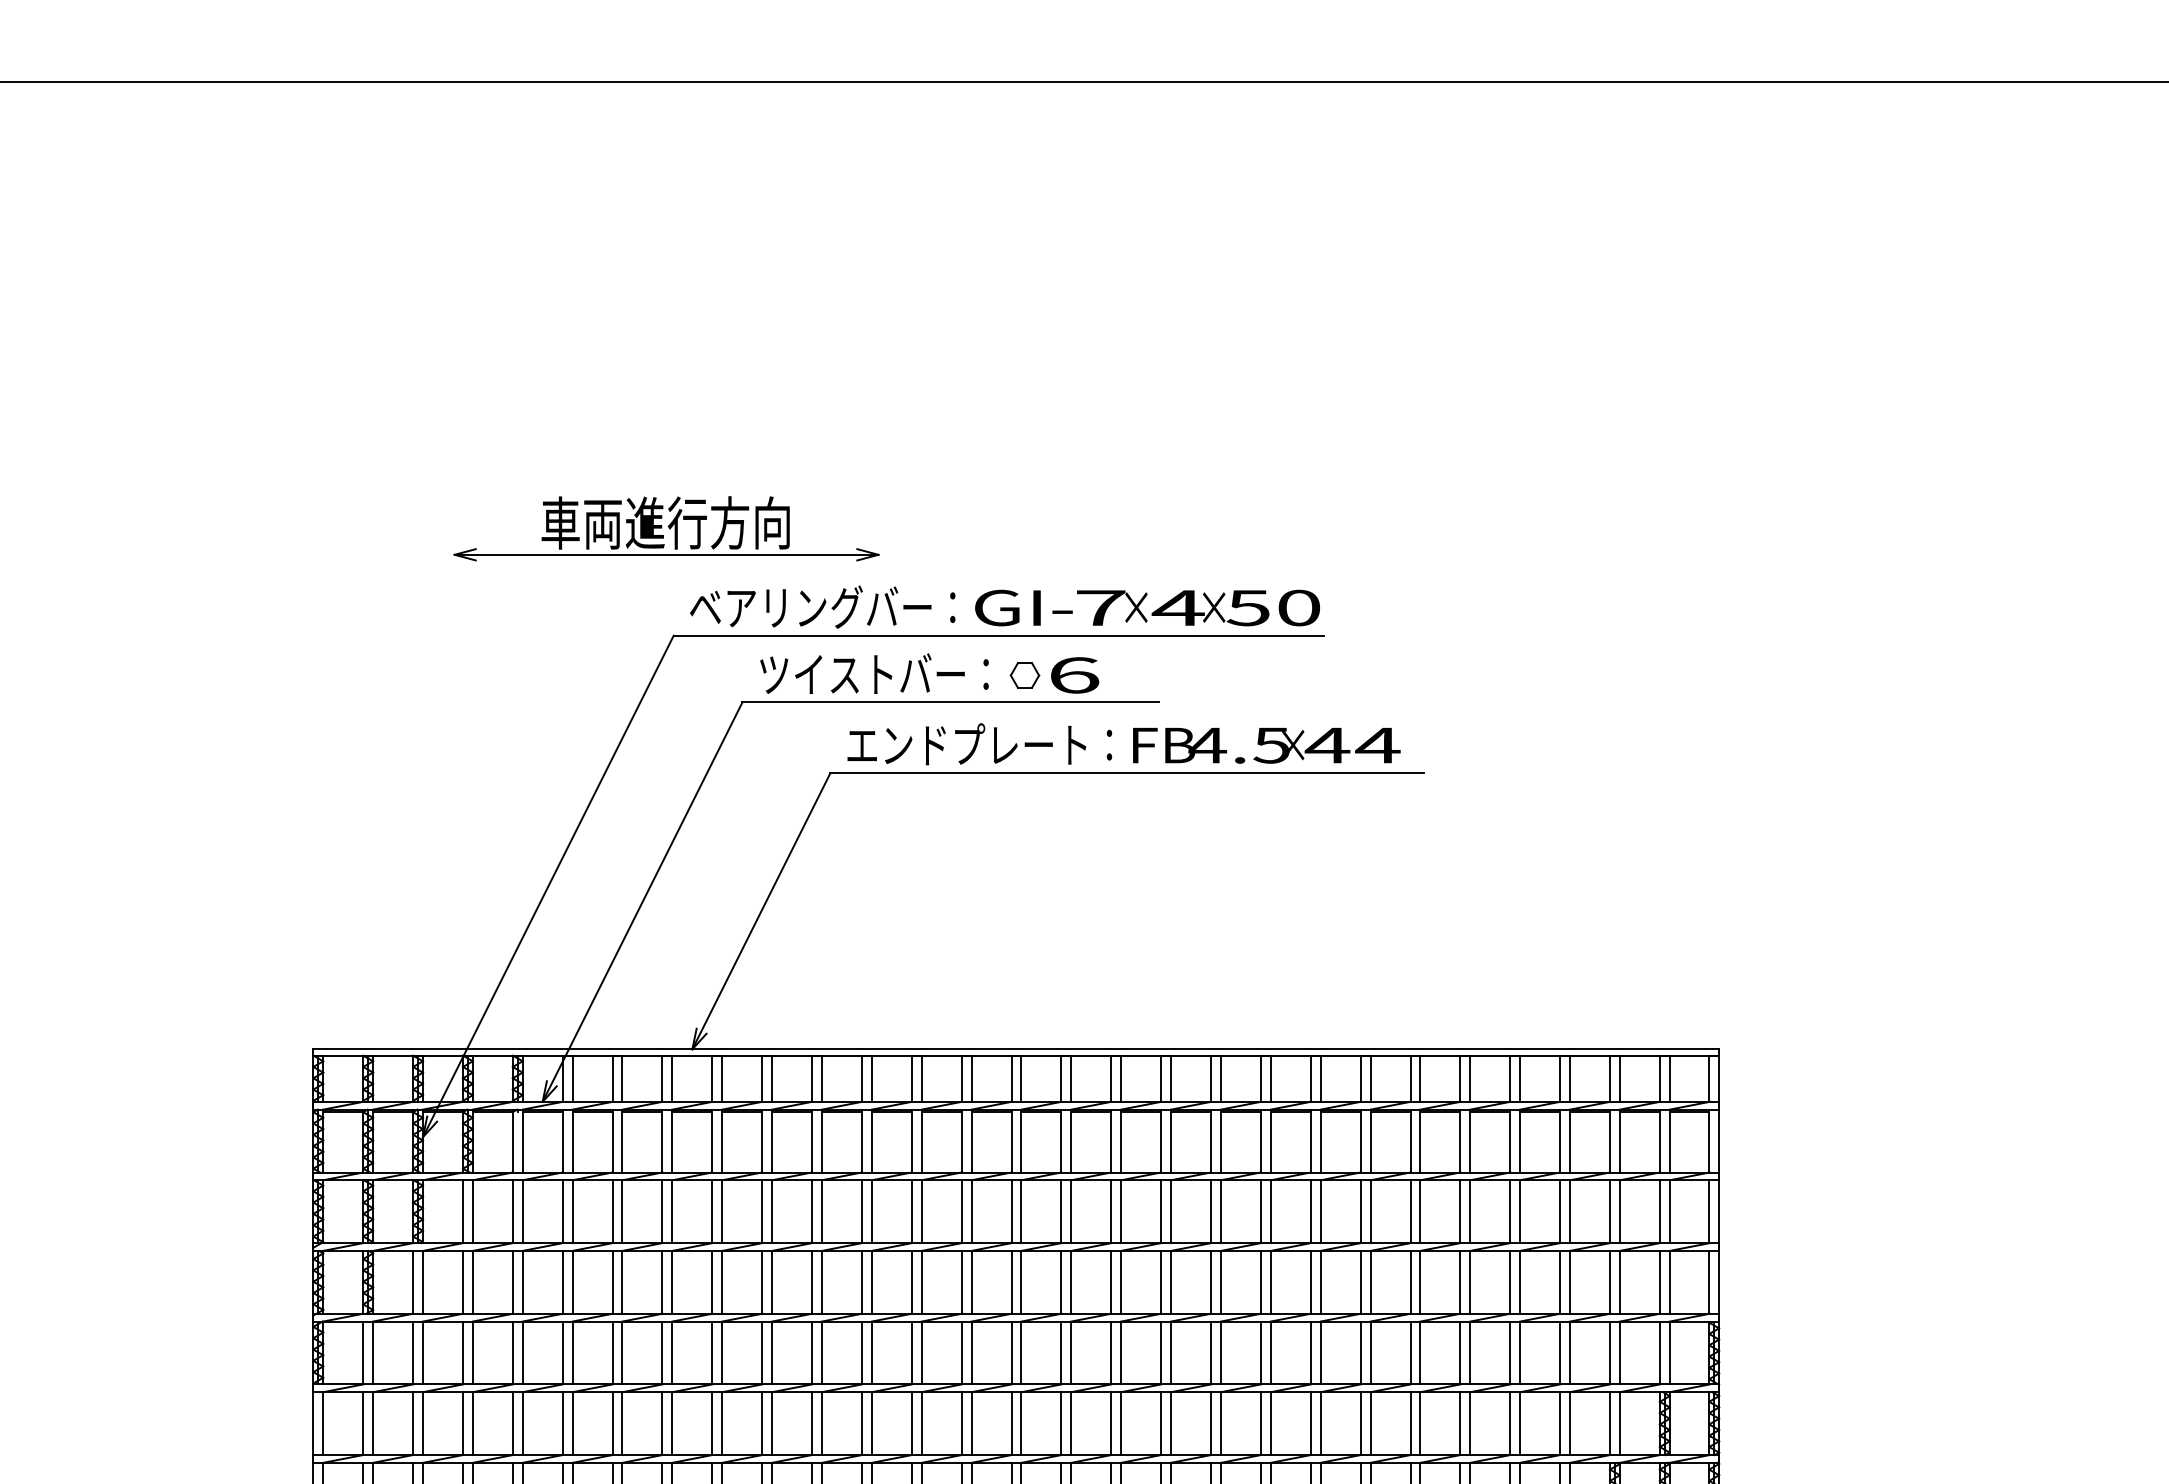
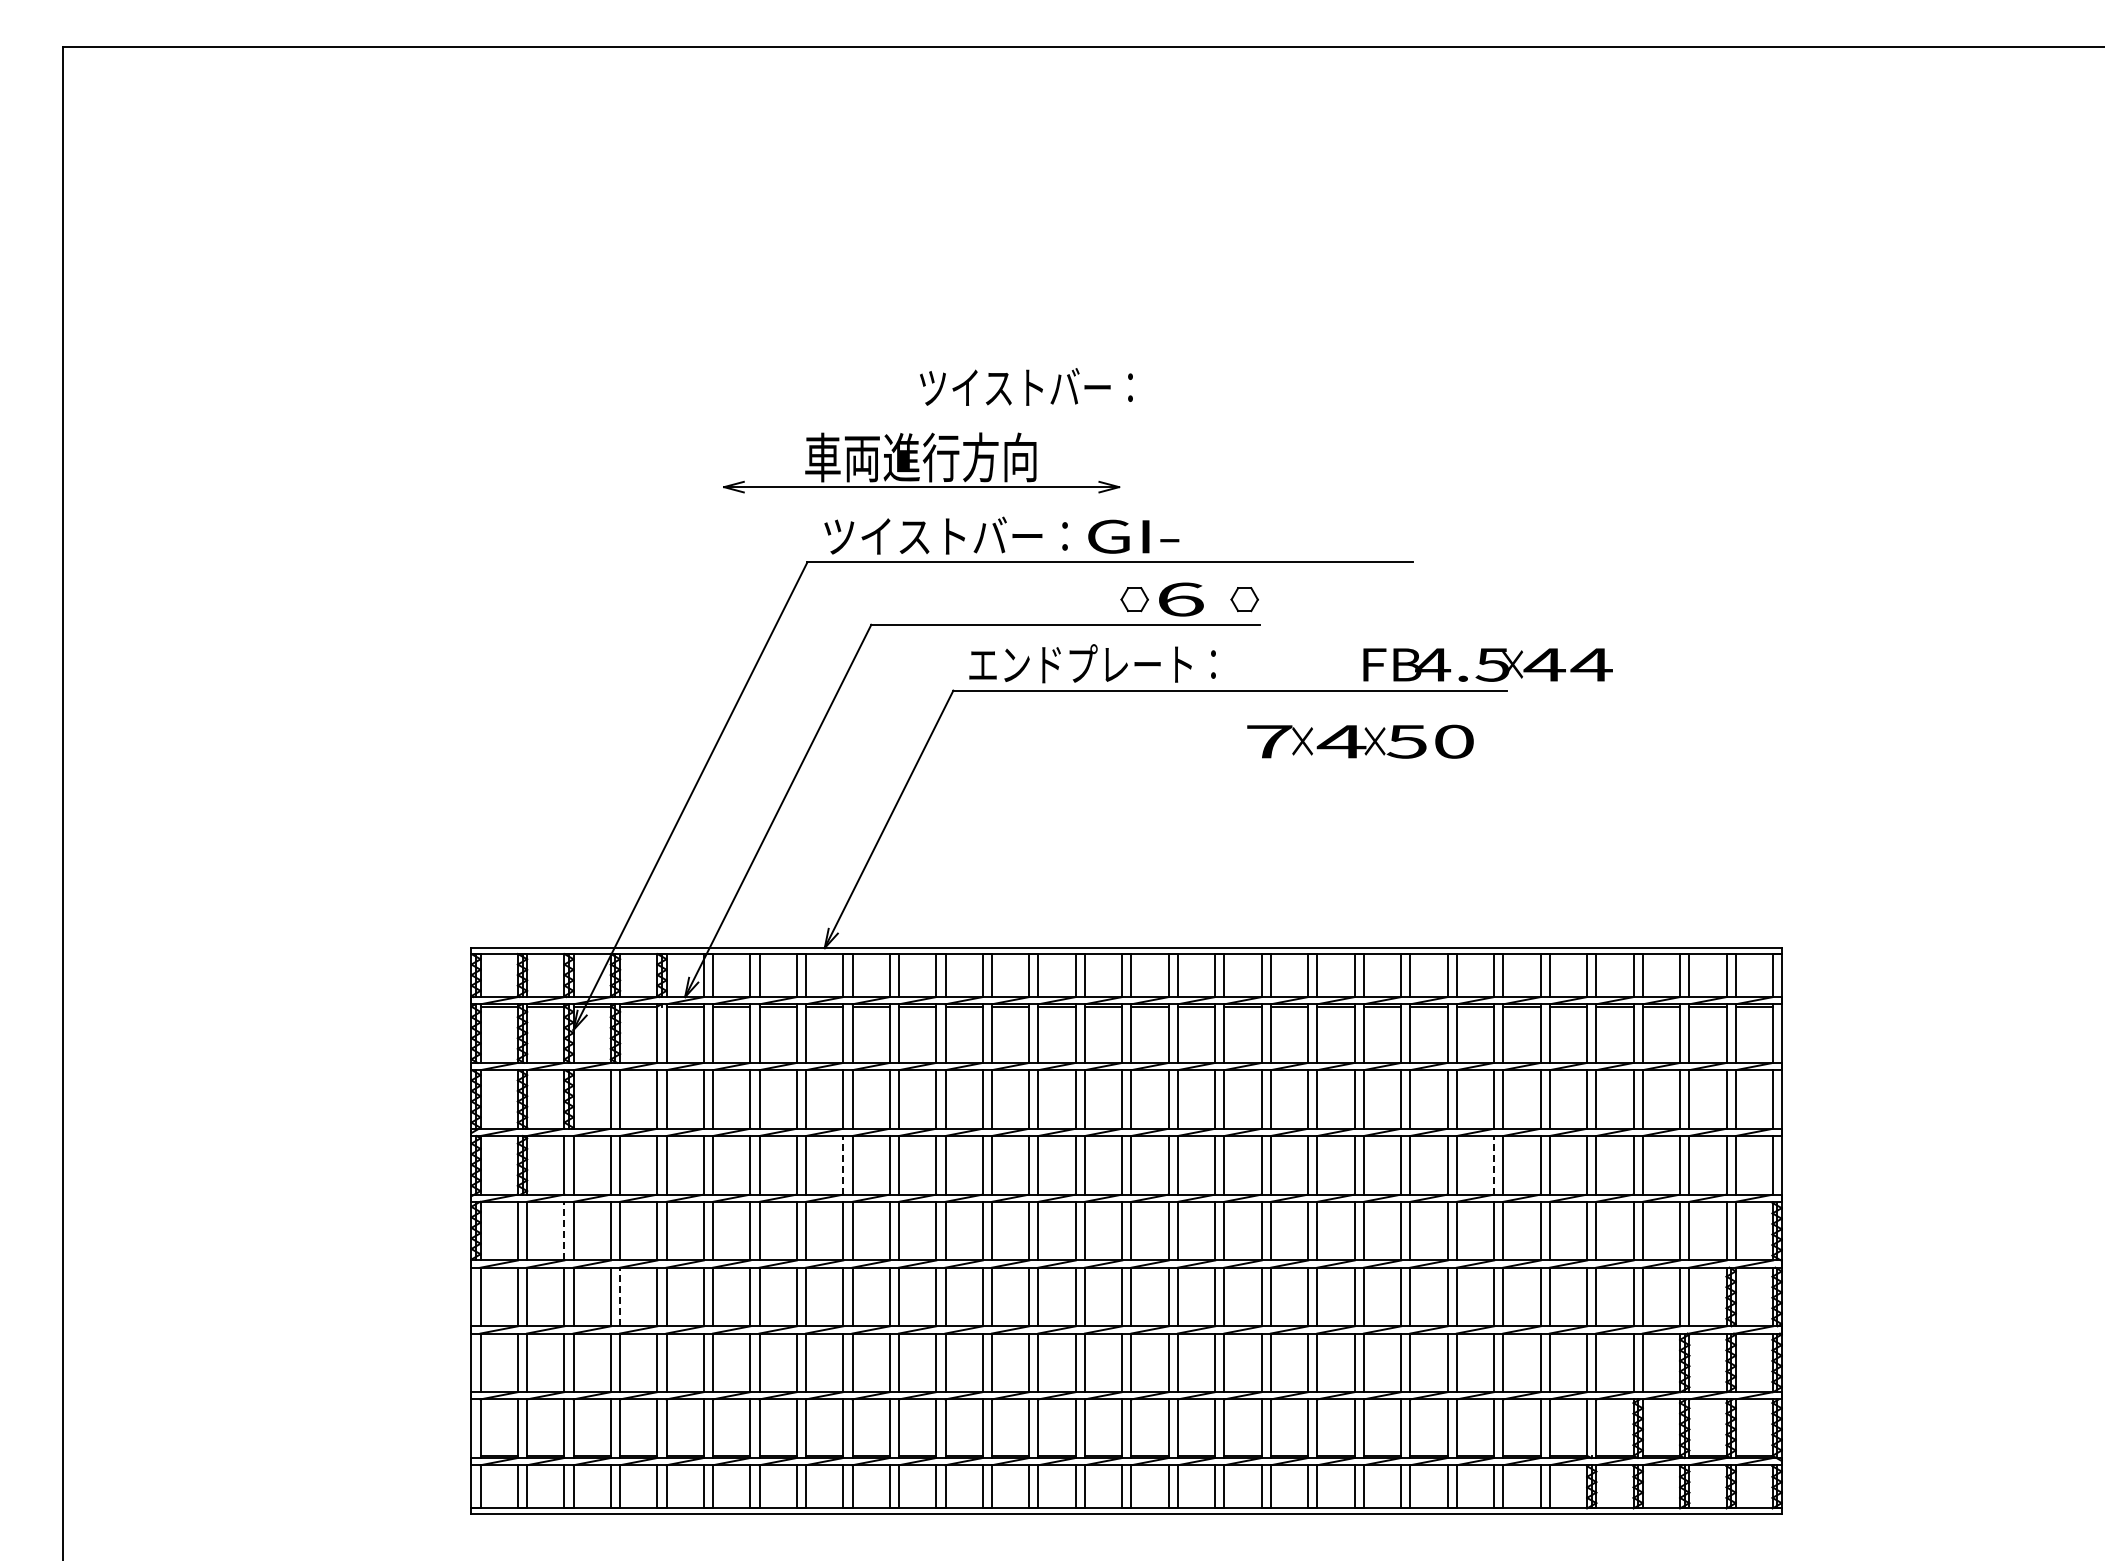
part: (666, 528) -> (921, 462), moved
text: (821, 606) -> (945, 535), ベアリングバー： -> ツイストバー：
text: (1198, 607) -> (1360, 741), moved
text: (874, 673) -> (1026, 386), moved
part: (1142, 675) -> (1244, 599), added
text: (1266, 745) -> (1487, 664), moved
line: (712, 1281) -> (843, 1164), solid -> dashed
line: (1410, 1281) -> (1494, 1164), solid -> dashed
line: (413, 1352) -> (564, 1230), solid -> dashed
line: (473, 1423) -> (620, 1296), solid -> dashed

